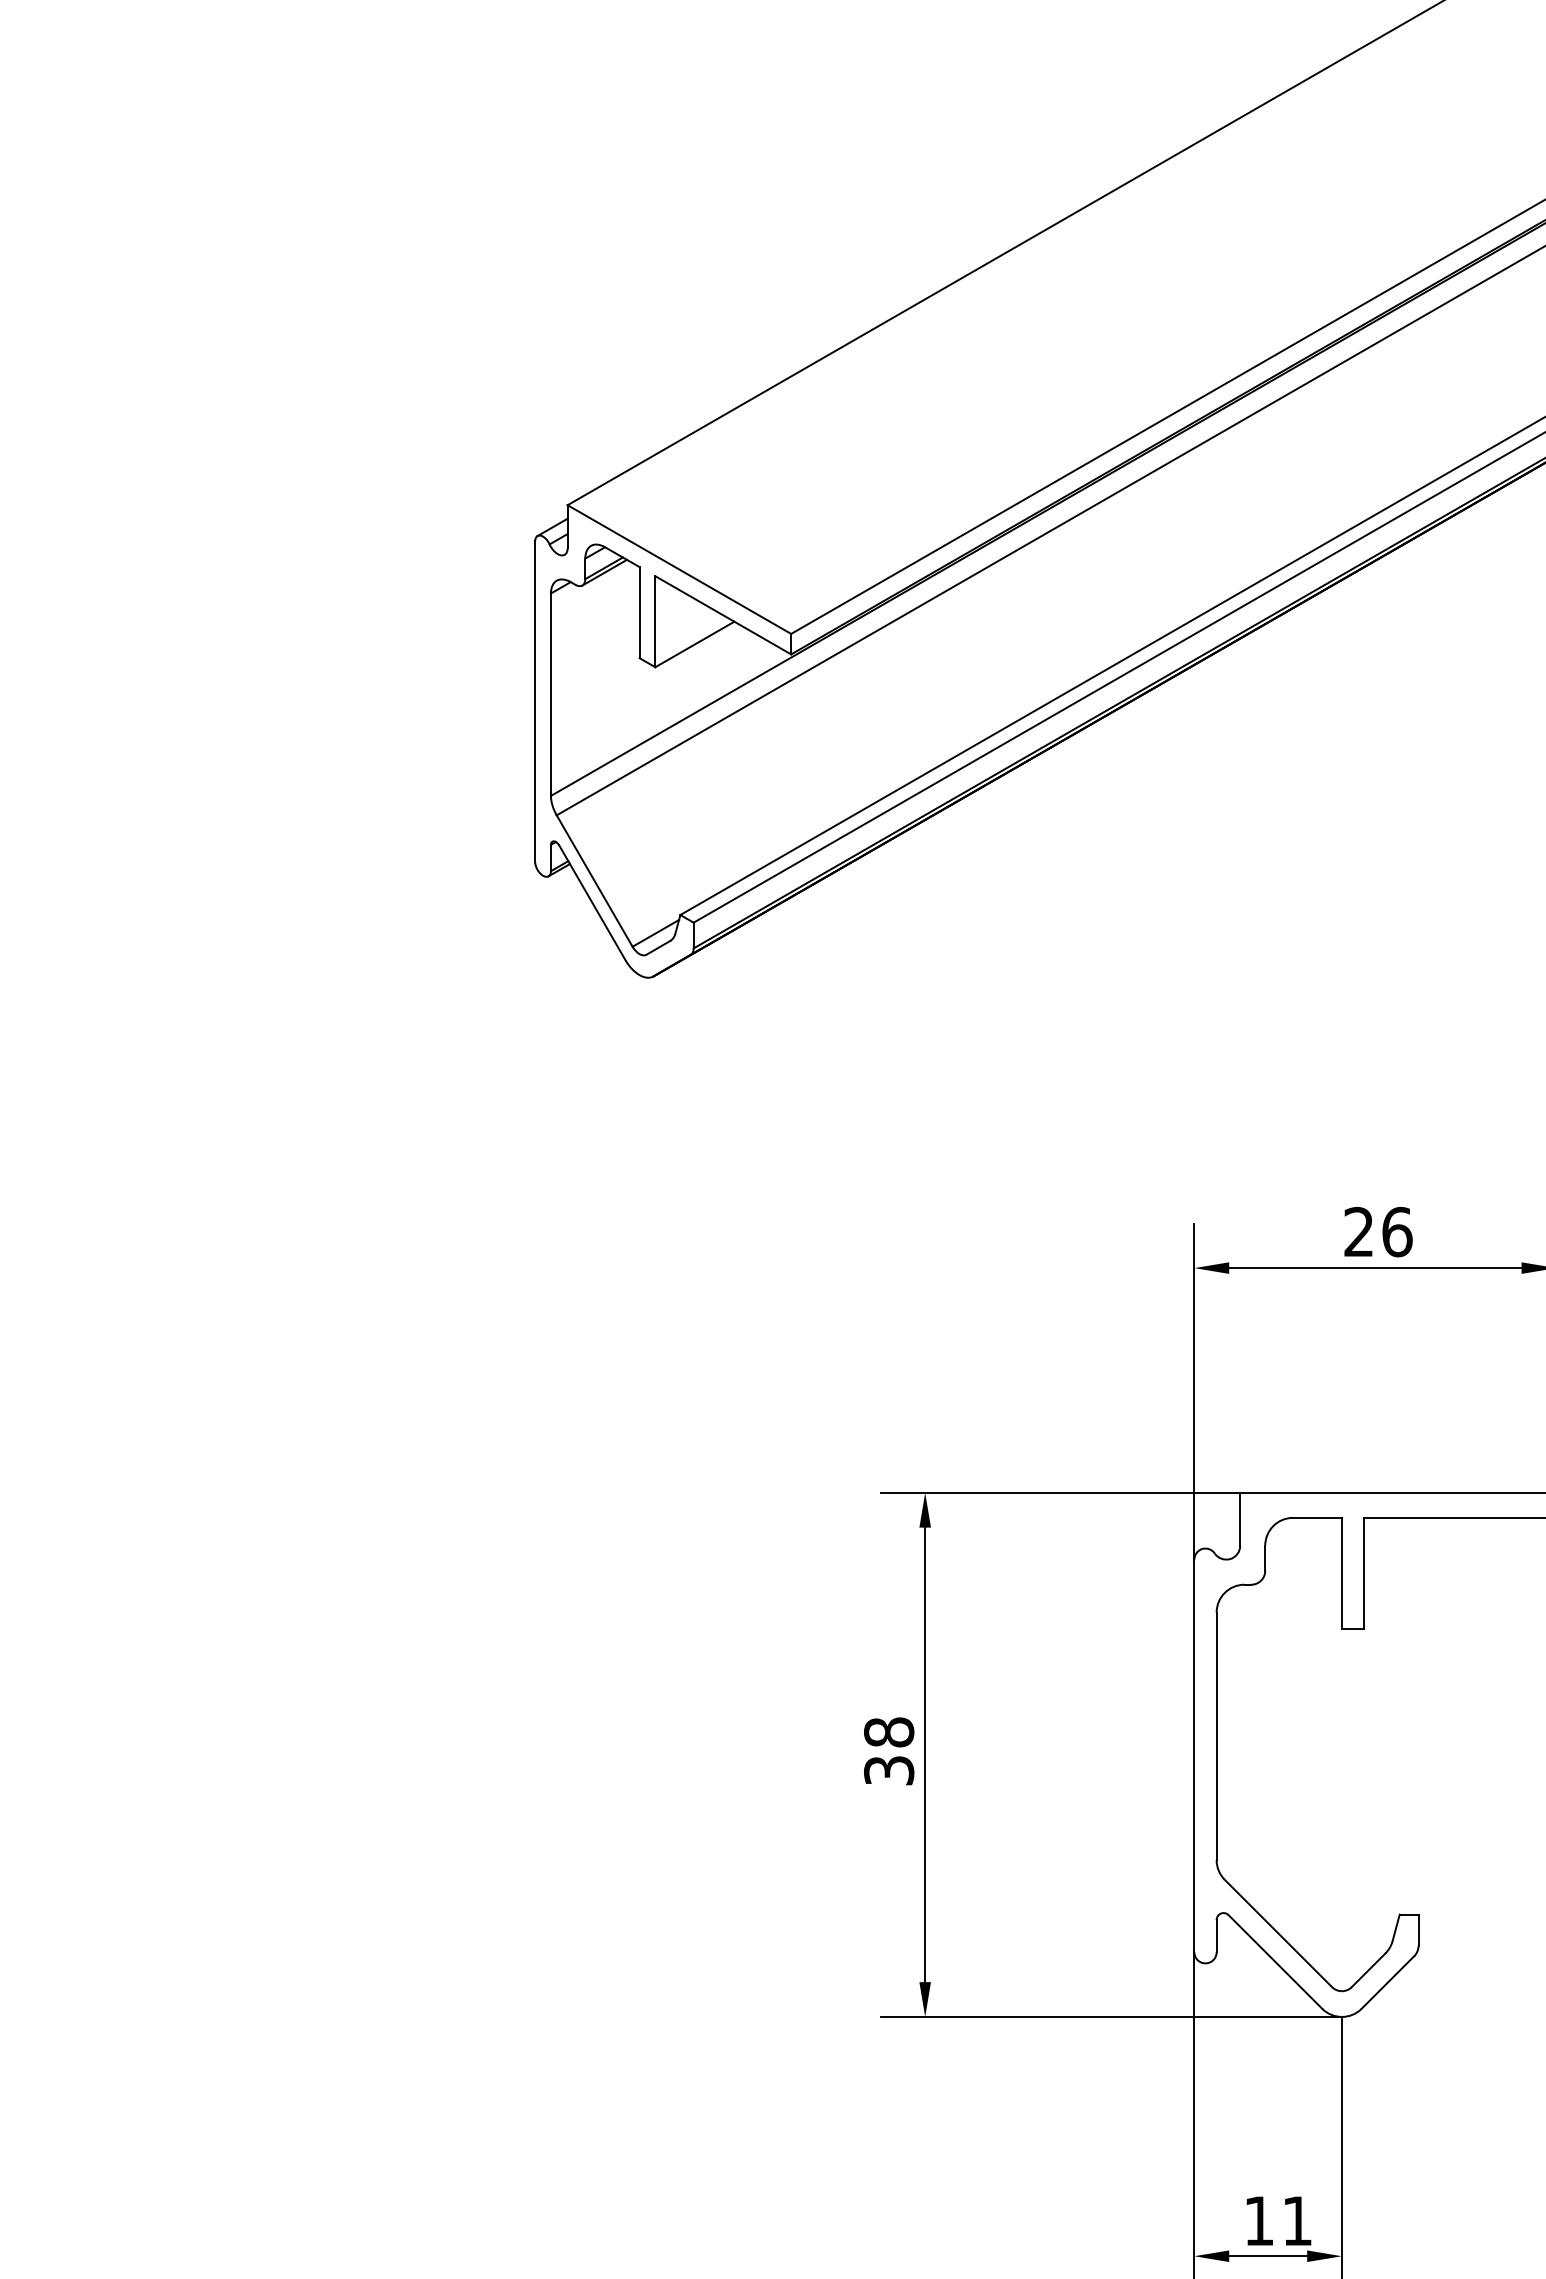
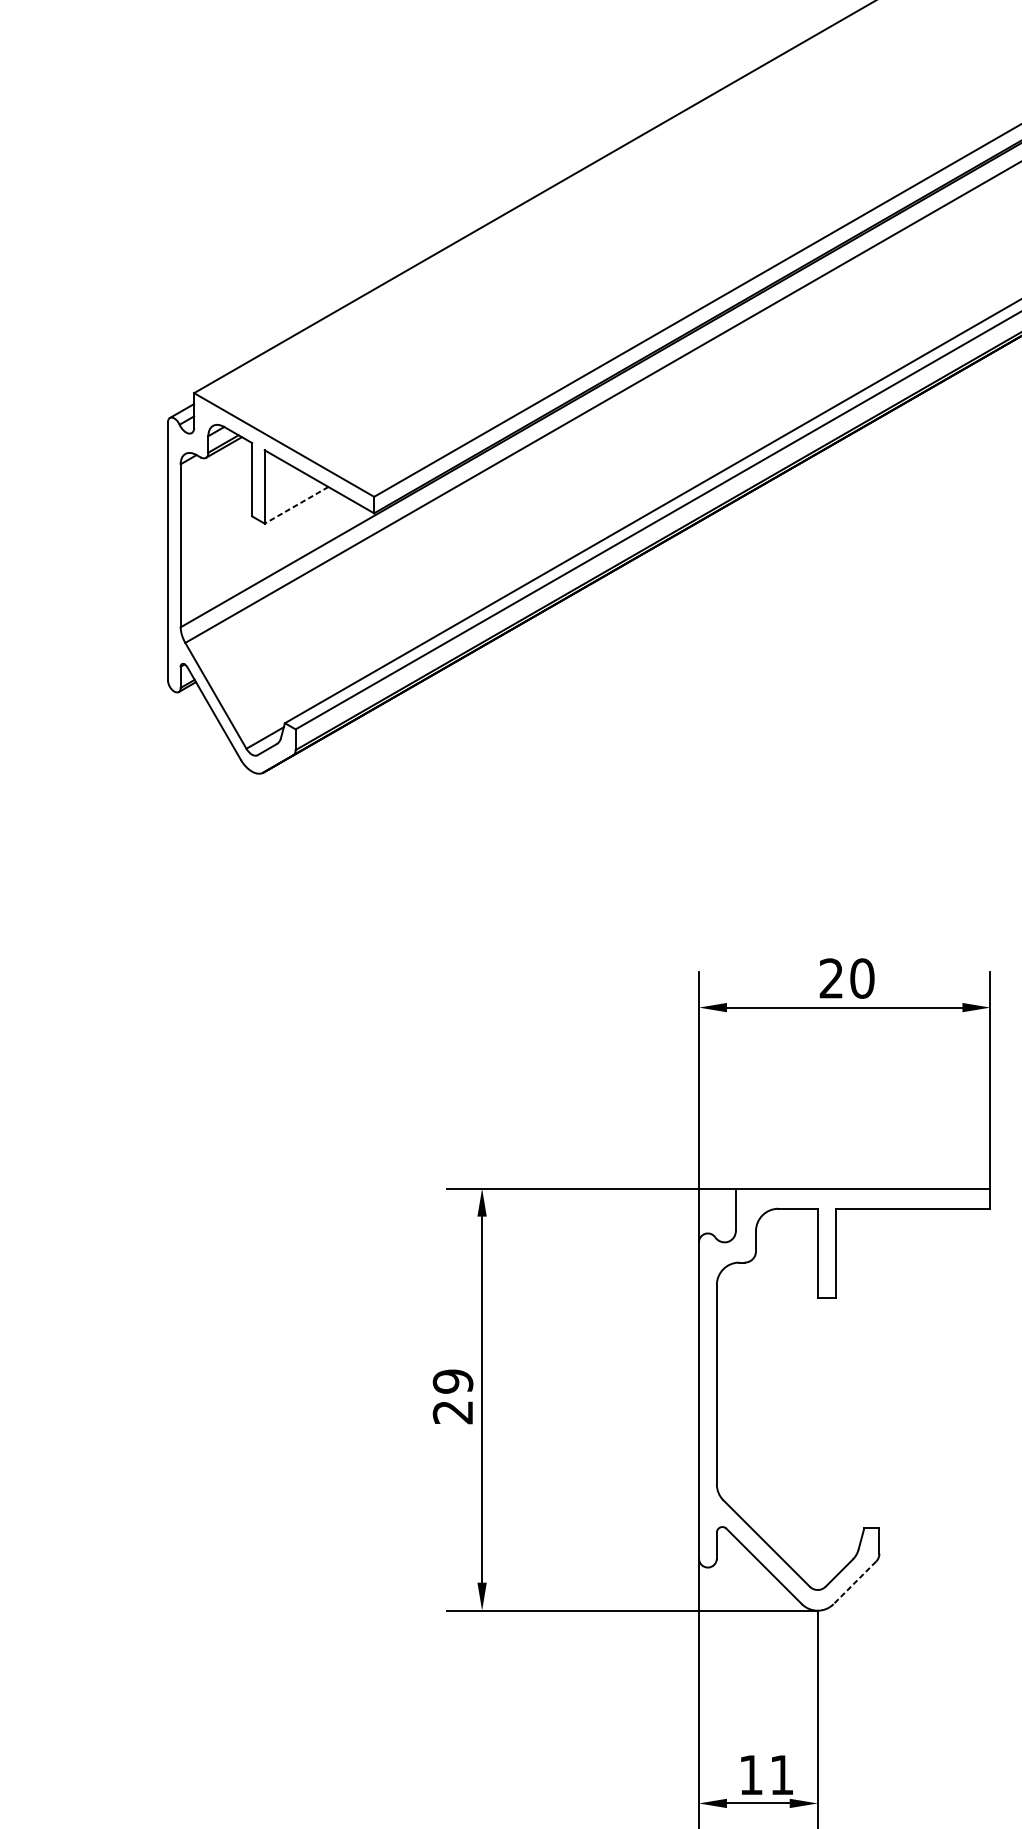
line: (694, 644) -> (296, 505), solid -> dashed
text: (1397, 1231) -> (862, 978), 26 -> 20
text: (889, 1751) -> (453, 1396), 38 -> 29
line: (1387, 1982) -> (854, 1582), solid -> dashed

